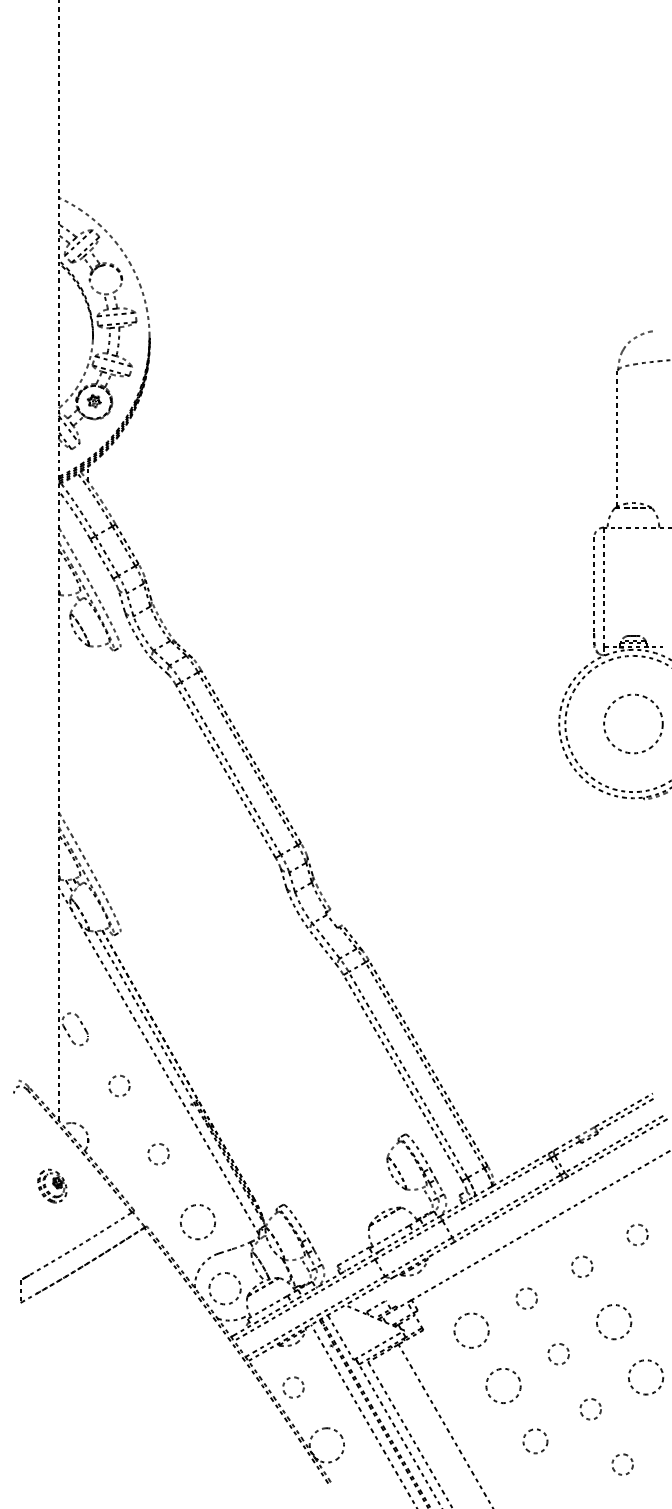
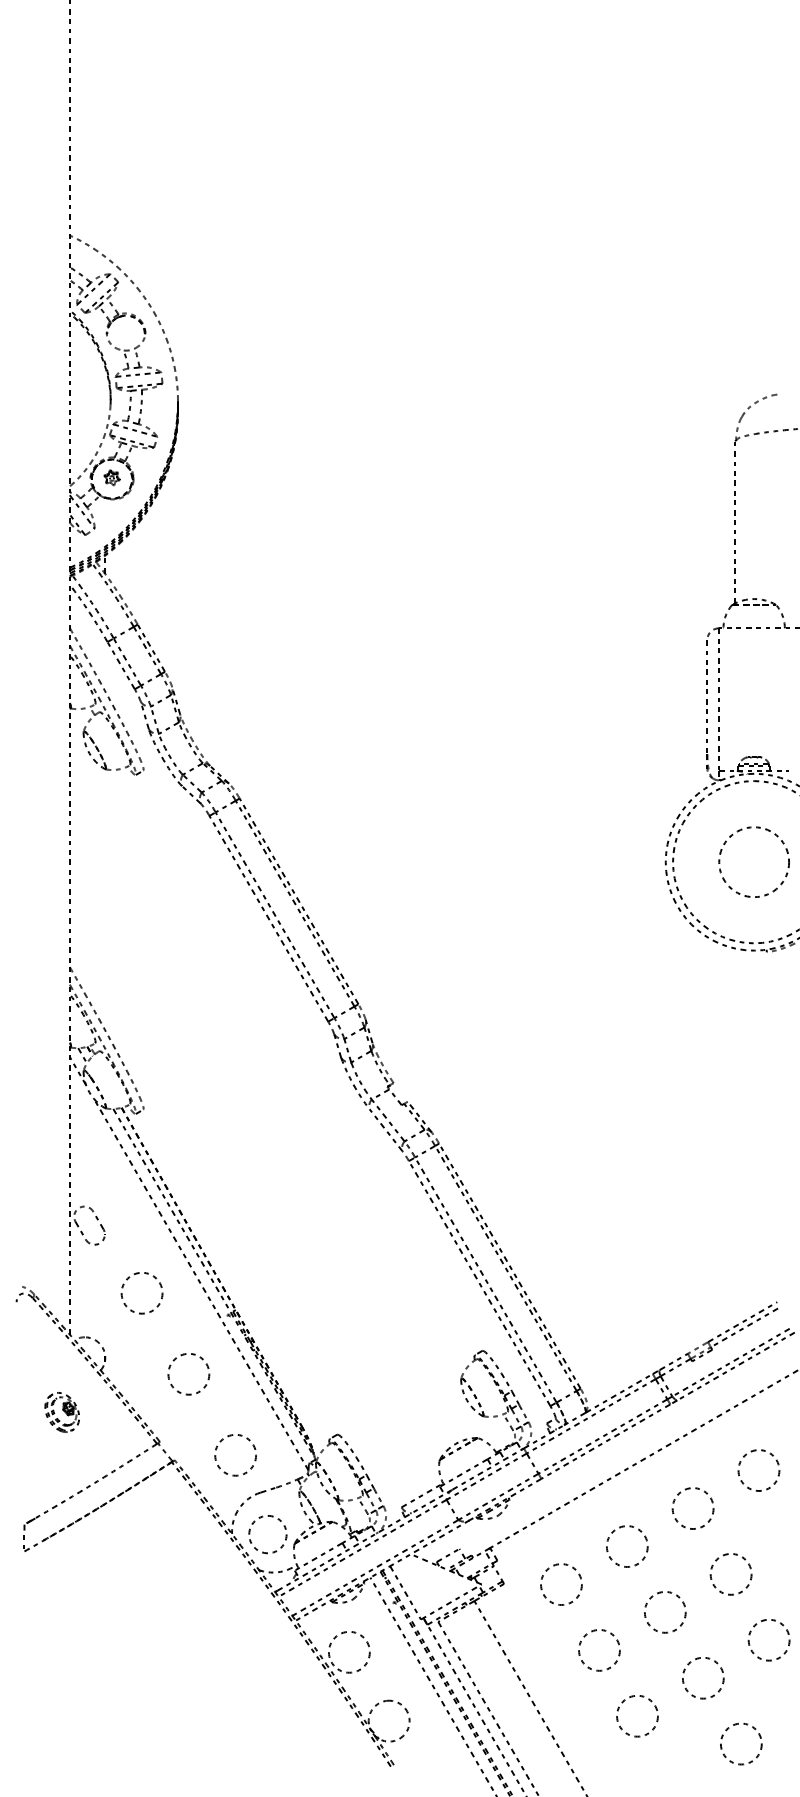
circle: (119, 1085) -> (142, 1292), size x1.67
circle: (158, 1154) -> (188, 1374), size x1.67
circle: (637, 1234) -> (758, 1470), size x1.67
circle: (582, 1266) -> (693, 1508), size x1.67
circle: (526, 1298) -> (626, 1546), size x1.67
circle: (558, 1354) -> (664, 1612), size x1.67
circle: (293, 1387) -> (349, 1652), size x1.67
circle: (590, 1409) -> (703, 1678), size x1.67
circle: (535, 1441) -> (637, 1716), size x1.43
circle: (622, 1464) -> (741, 1743), size x1.67

